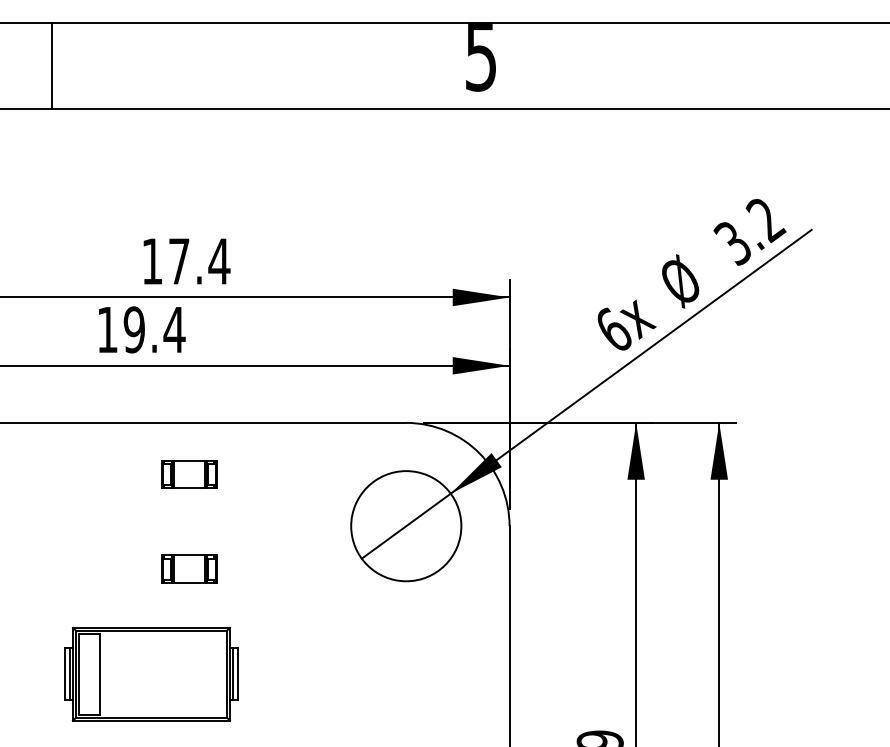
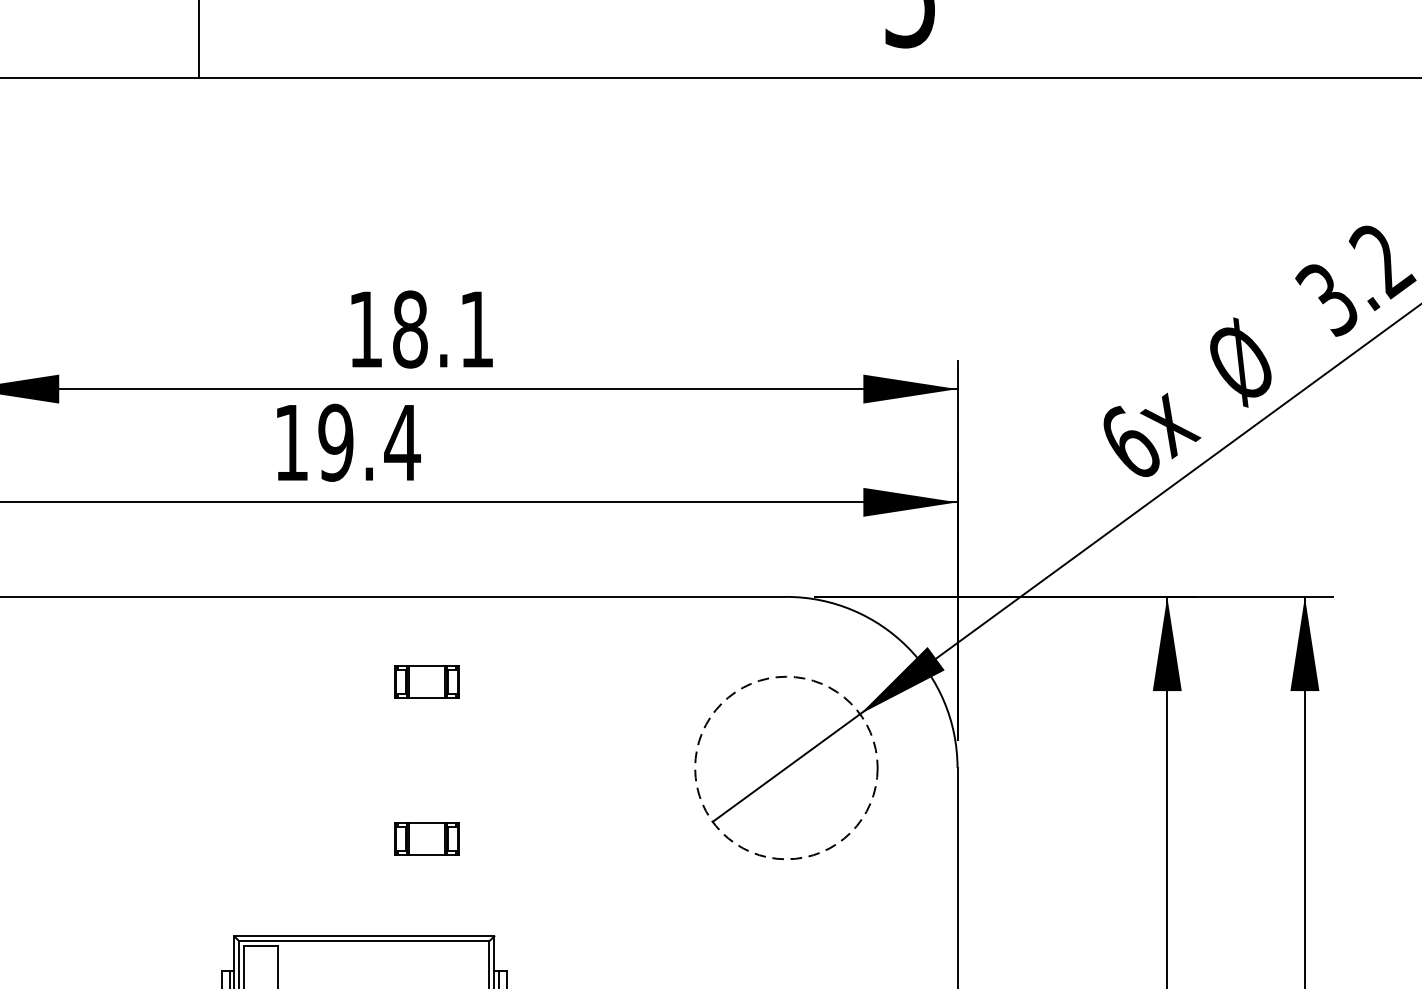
text: (199, 261) -> (443, 329), 17.4 -> 18.1
part: (189, 474) -> (427, 682), size x0.7
circle: (406, 526) -> (786, 768), solid -> dashed
part: (189, 568) -> (427, 838), size x0.7

